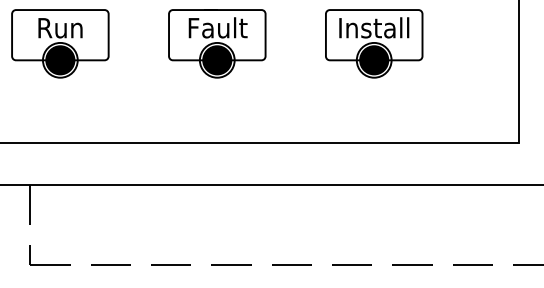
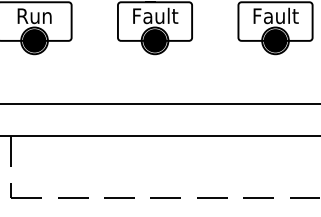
text: (374, 27) -> (275, 15), Install -> Fault

